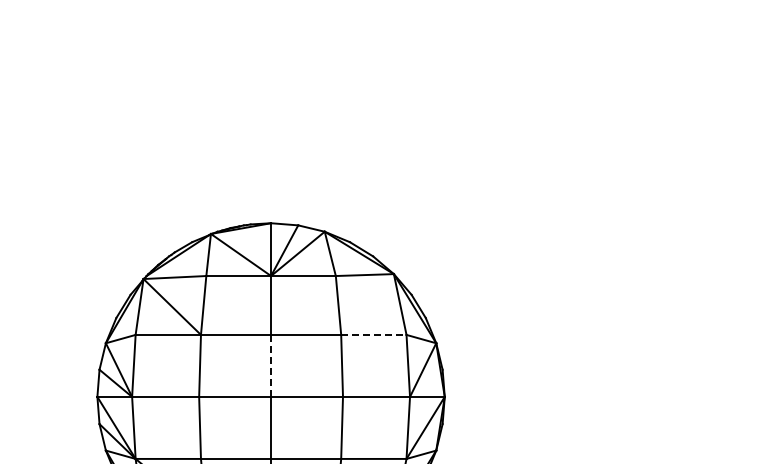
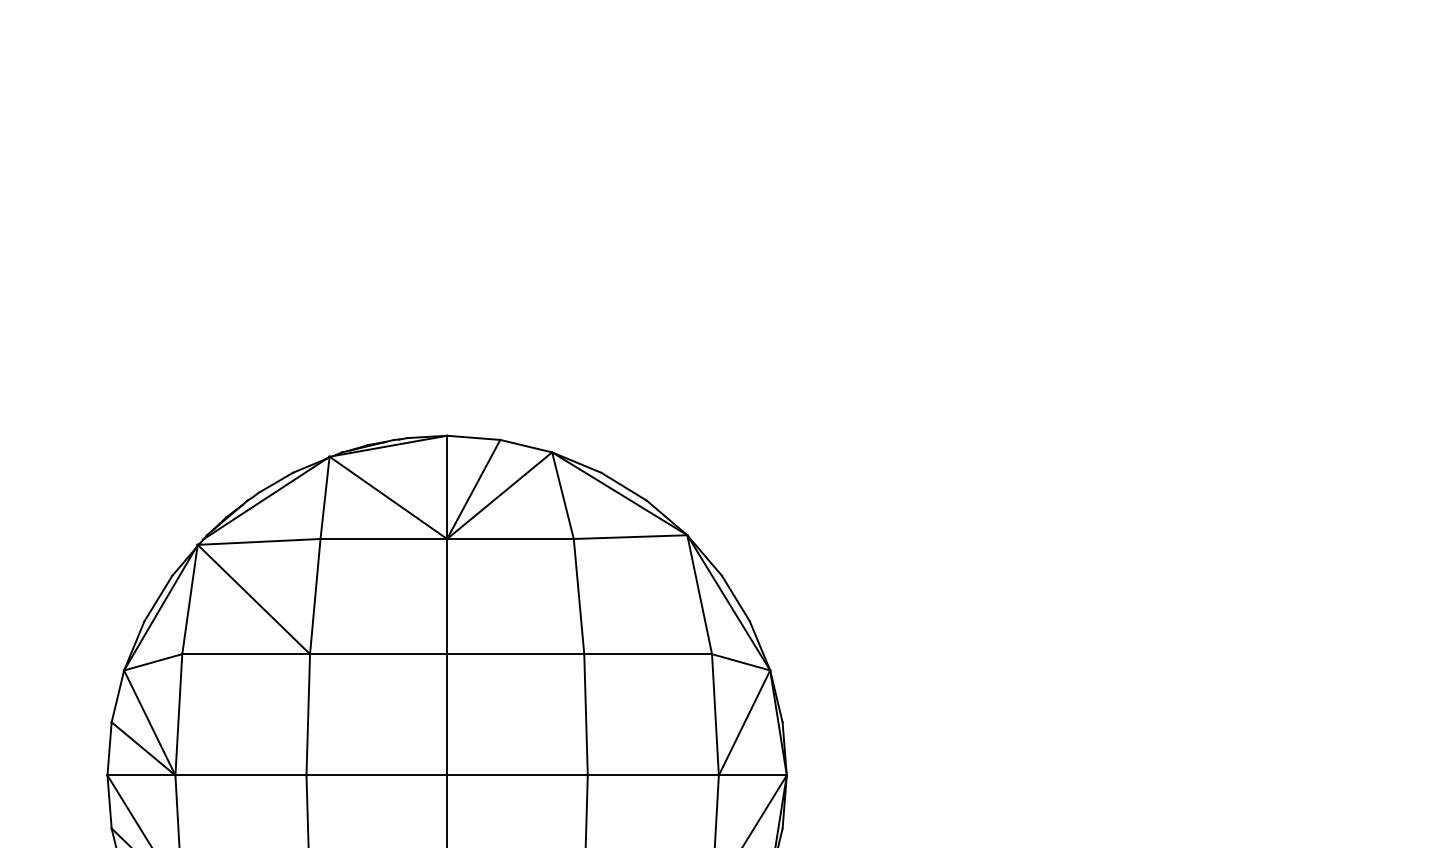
line: (373, 334) -> (647, 653), dashed -> solid
line: (271, 365) -> (447, 713), dashed -> solid

